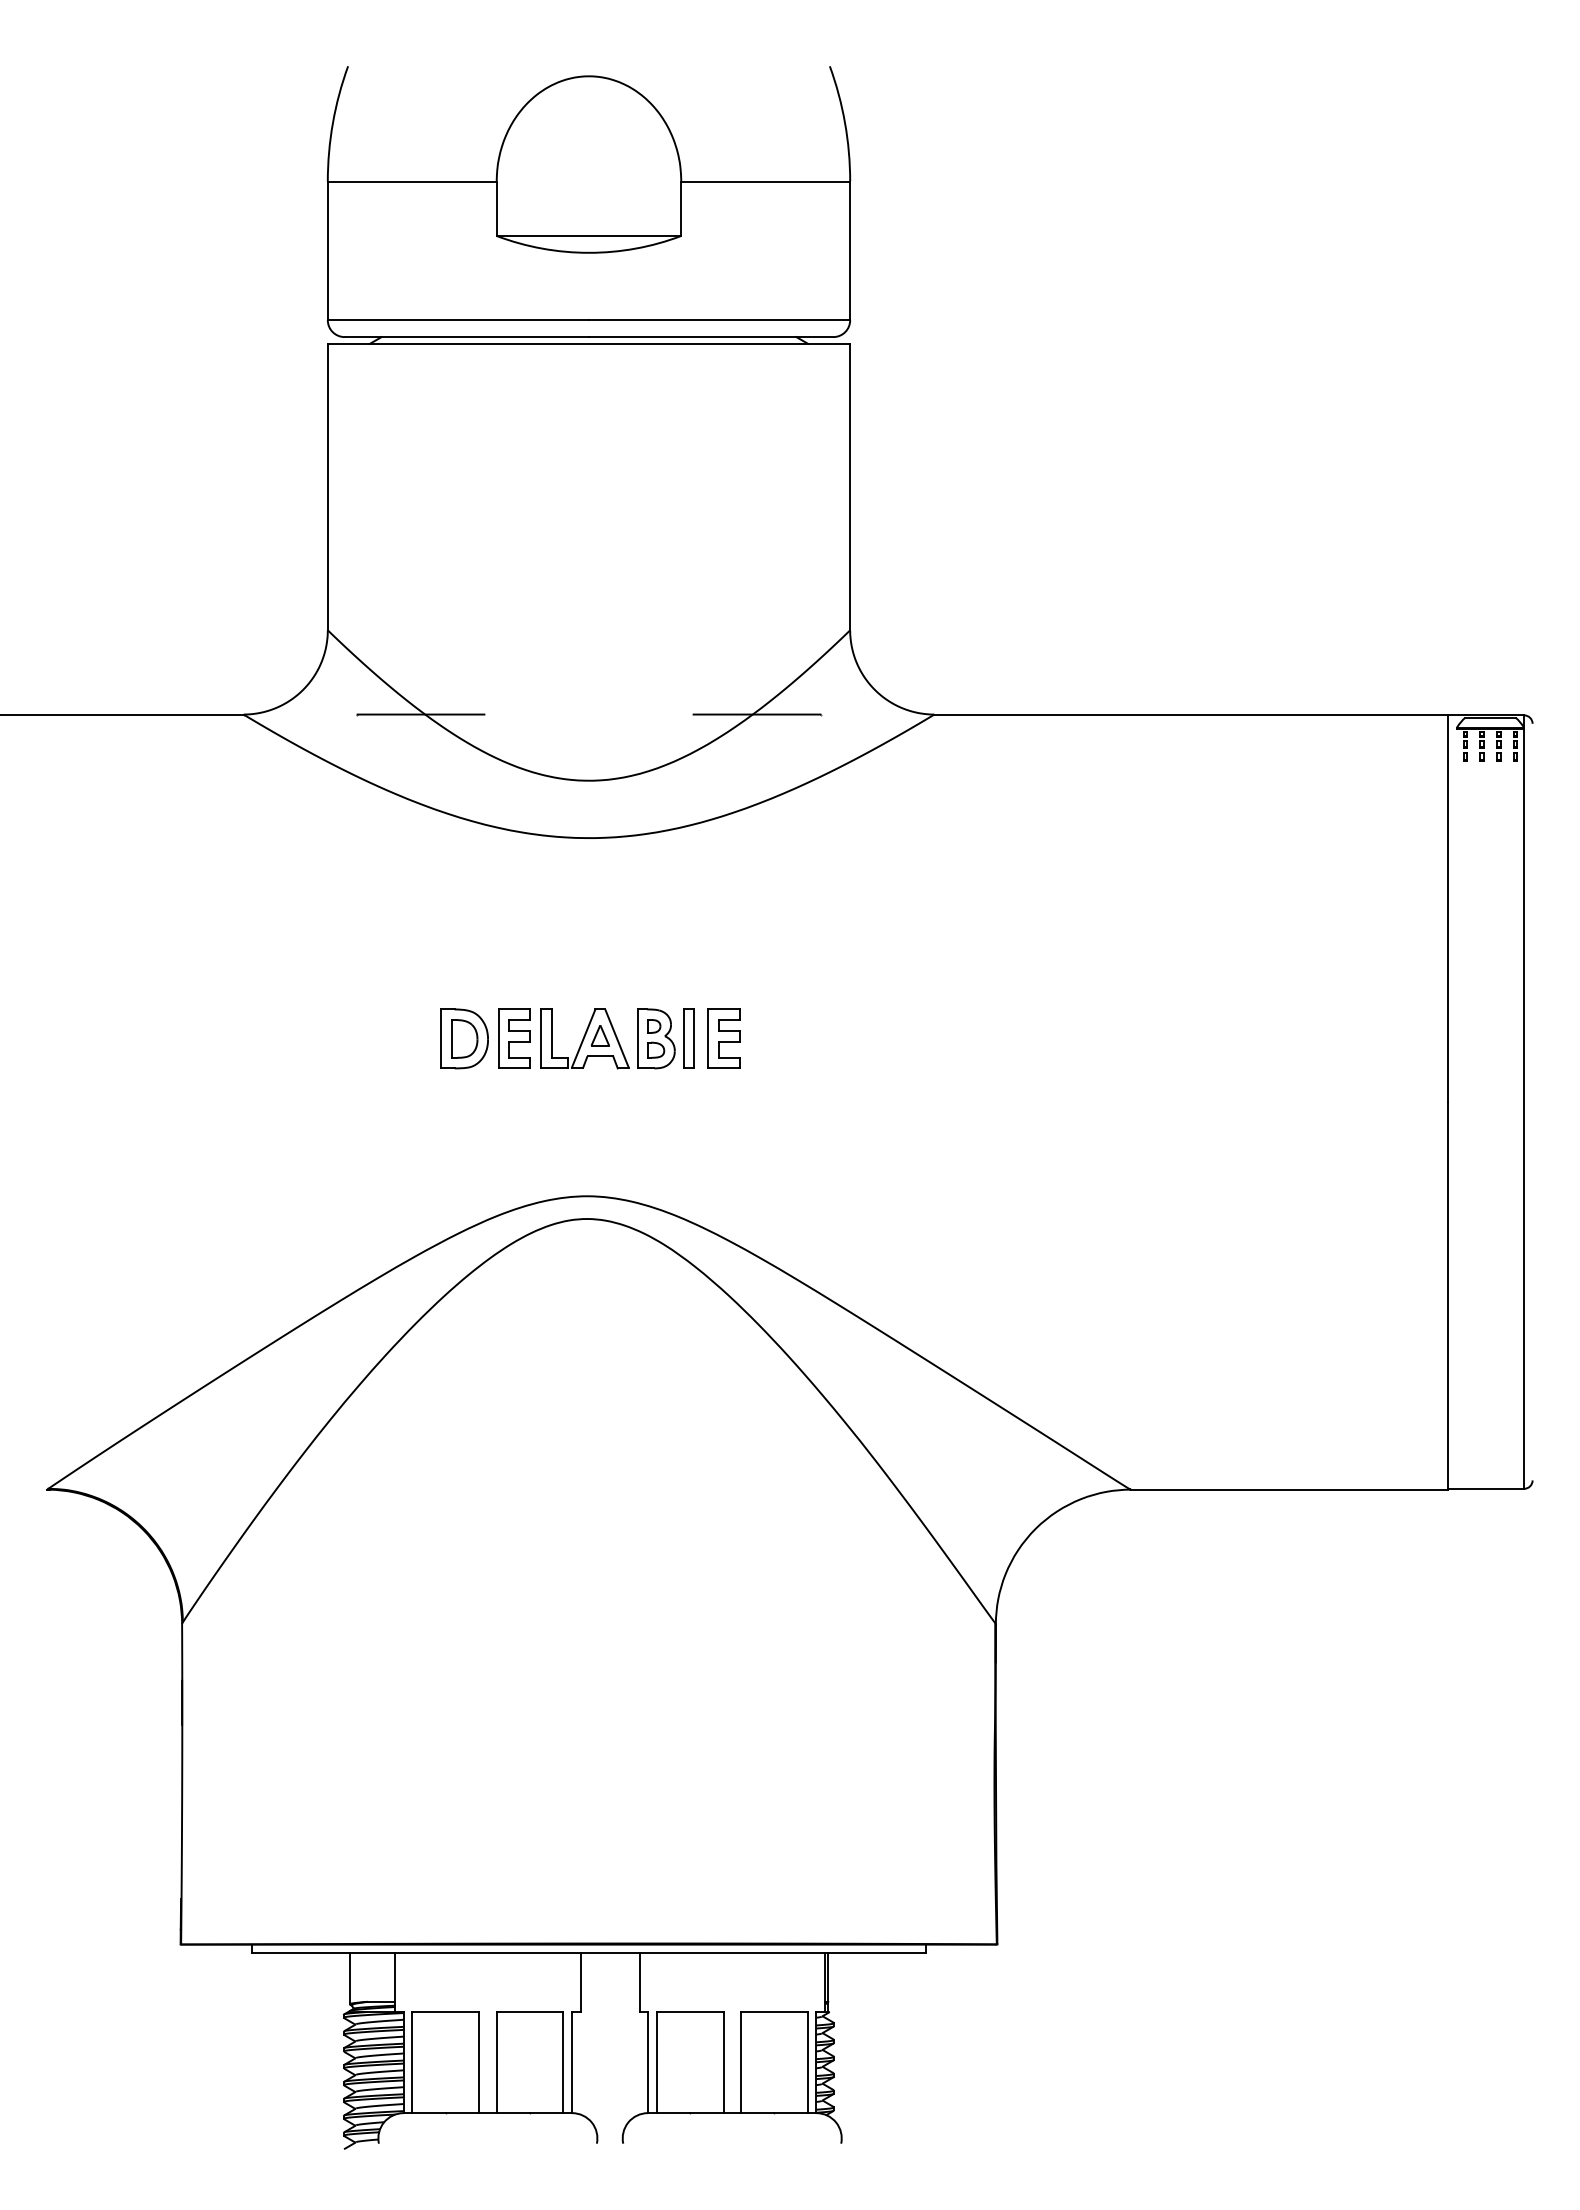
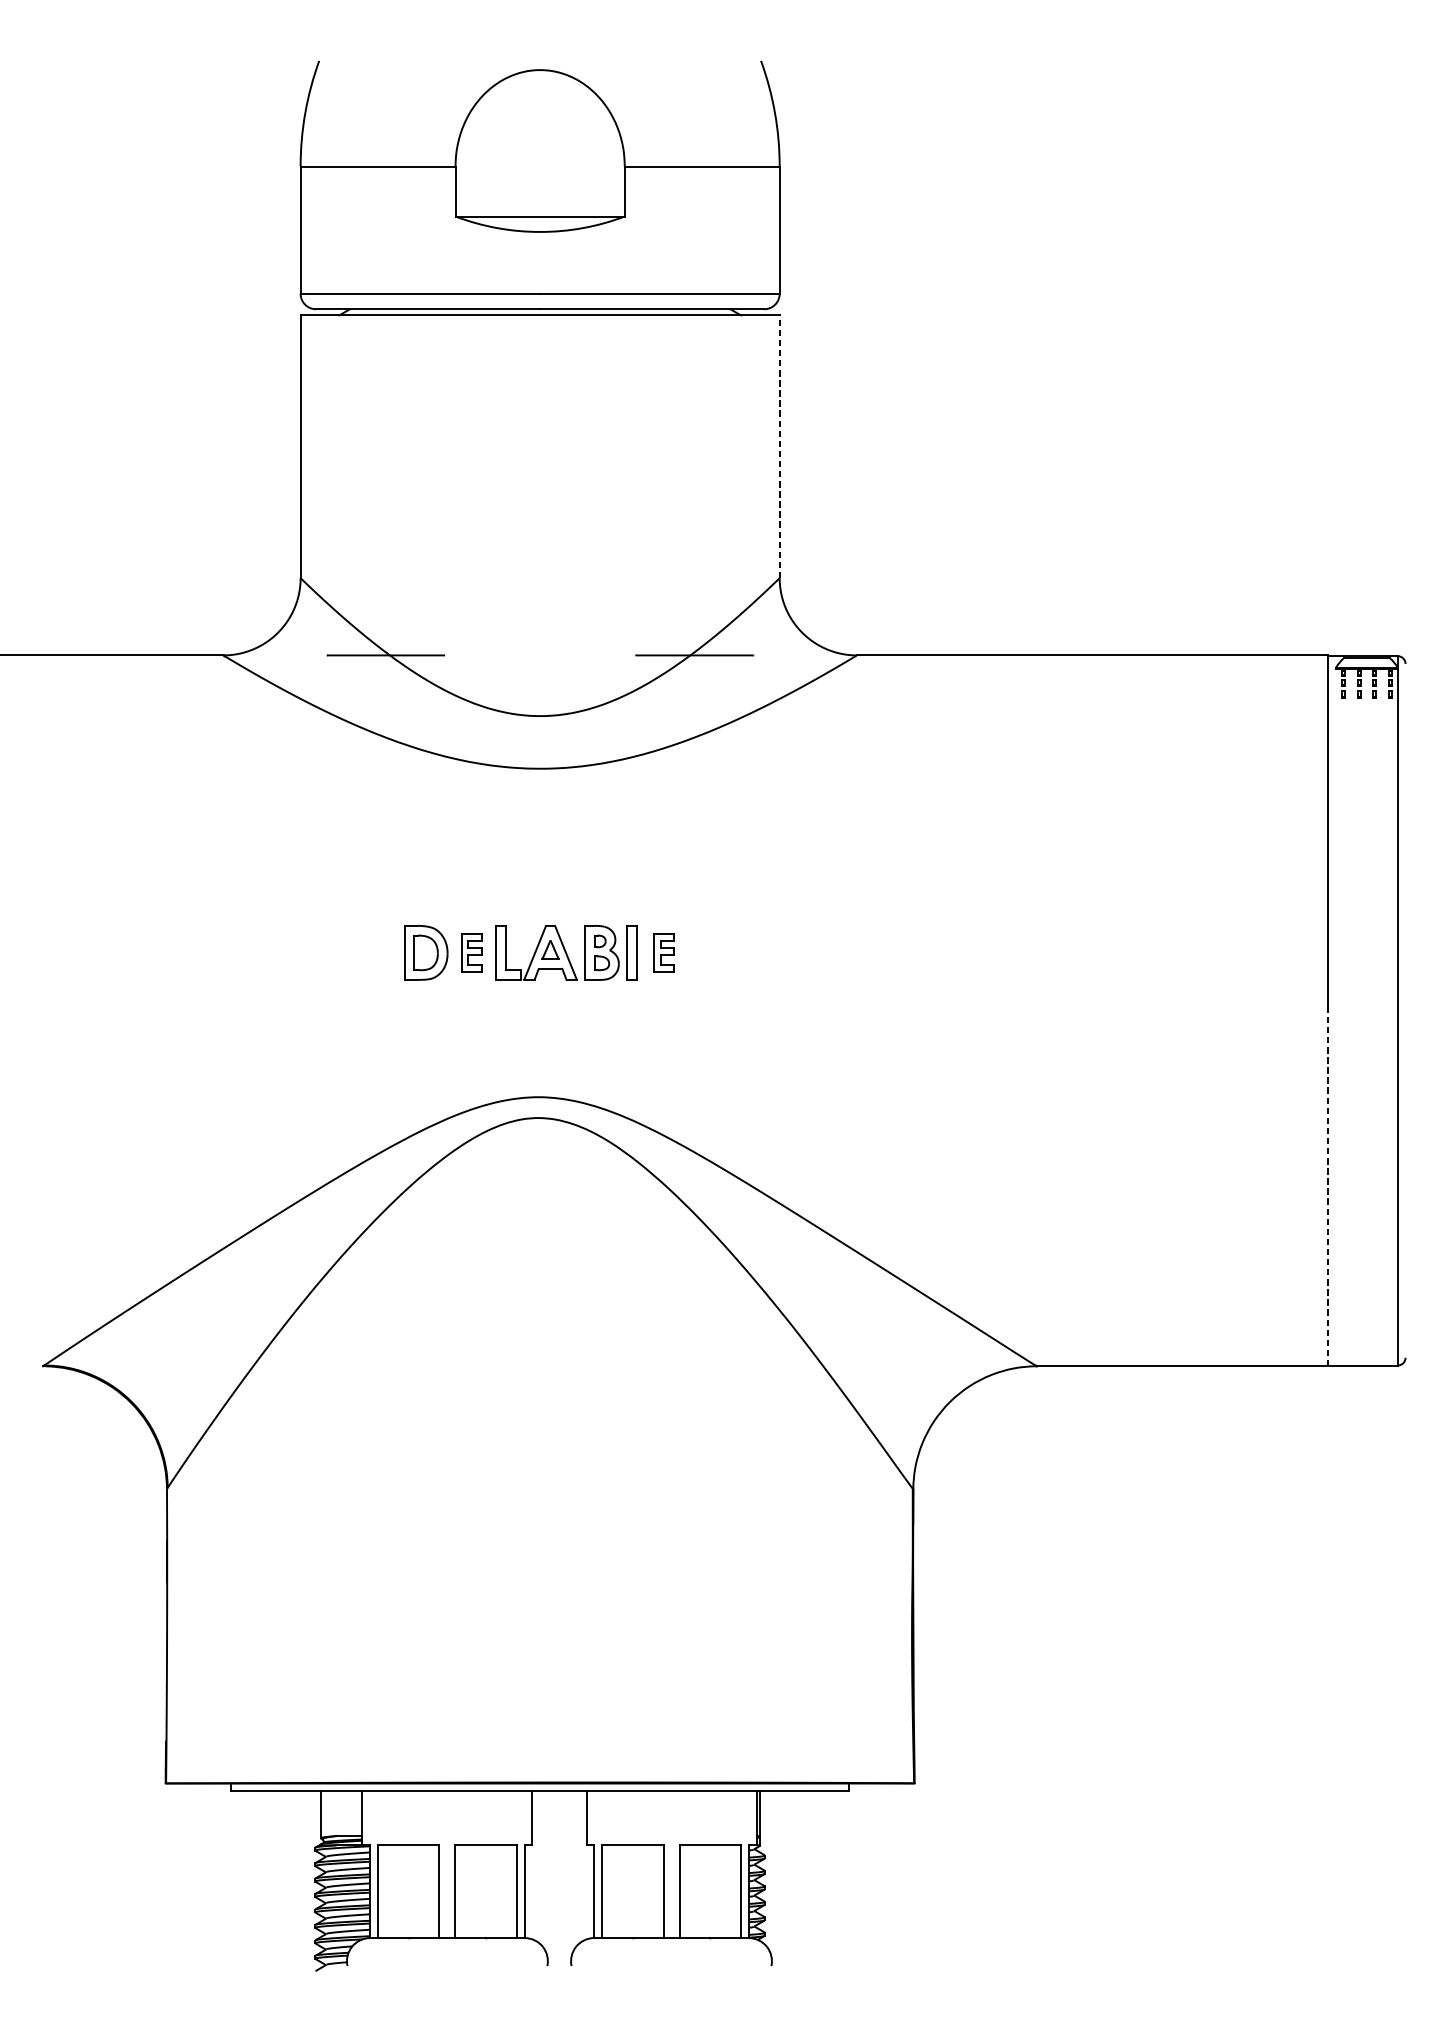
line: (850, 486) -> (779, 446), solid -> dashed
part: (514, 1038) -> (471, 952), size x0.7
part: (723, 1038) -> (663, 952), size x0.7
line: (1448, 1295) -> (1328, 1188), solid -> dashed

